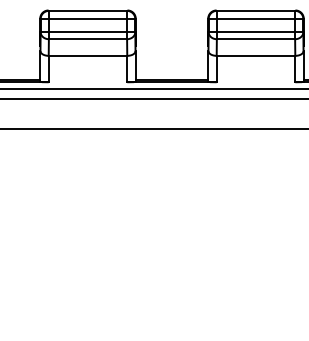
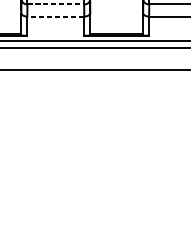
line: (88, 39) -> (56, 4), solid -> dashed
line: (87, 55) -> (55, 16), solid -> dashed

